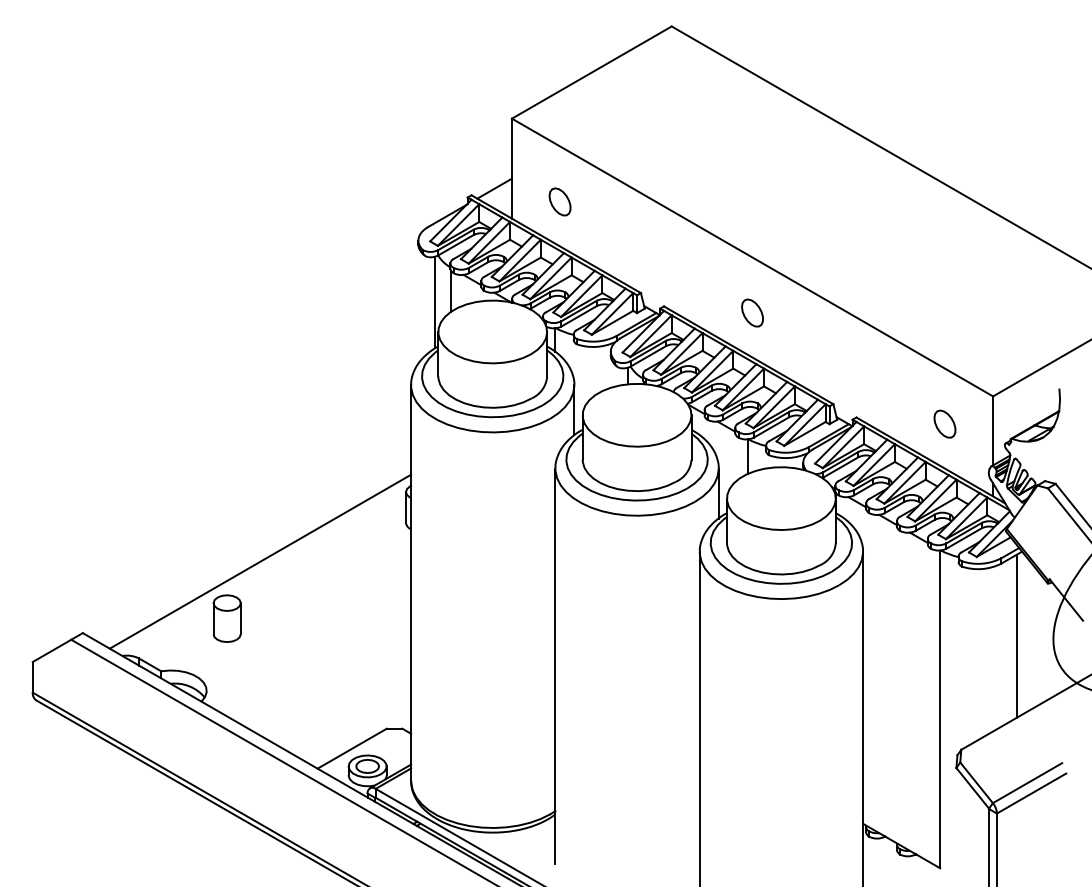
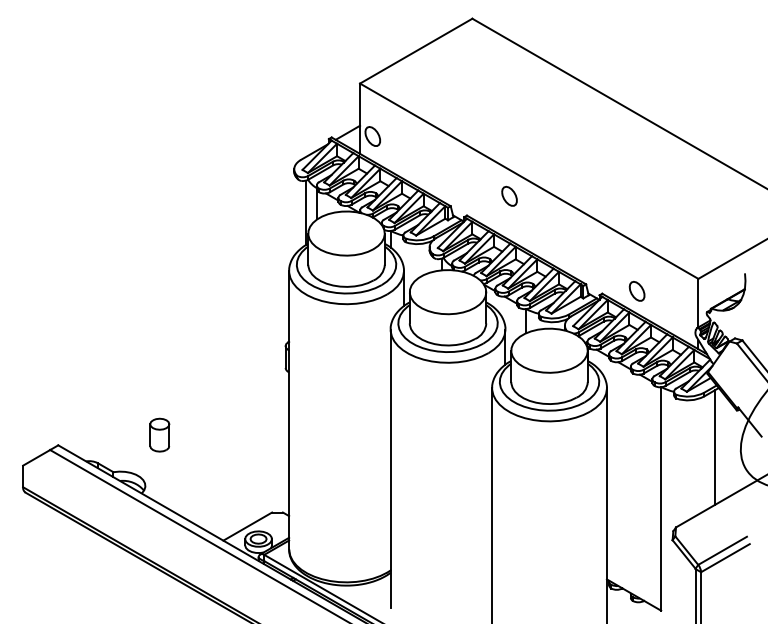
part: (559, 201) -> (372, 136), moved
part: (752, 312) -> (509, 195), moved
part: (944, 423) -> (636, 290), moved
line: (260, 561) -> (183, 394), removed

